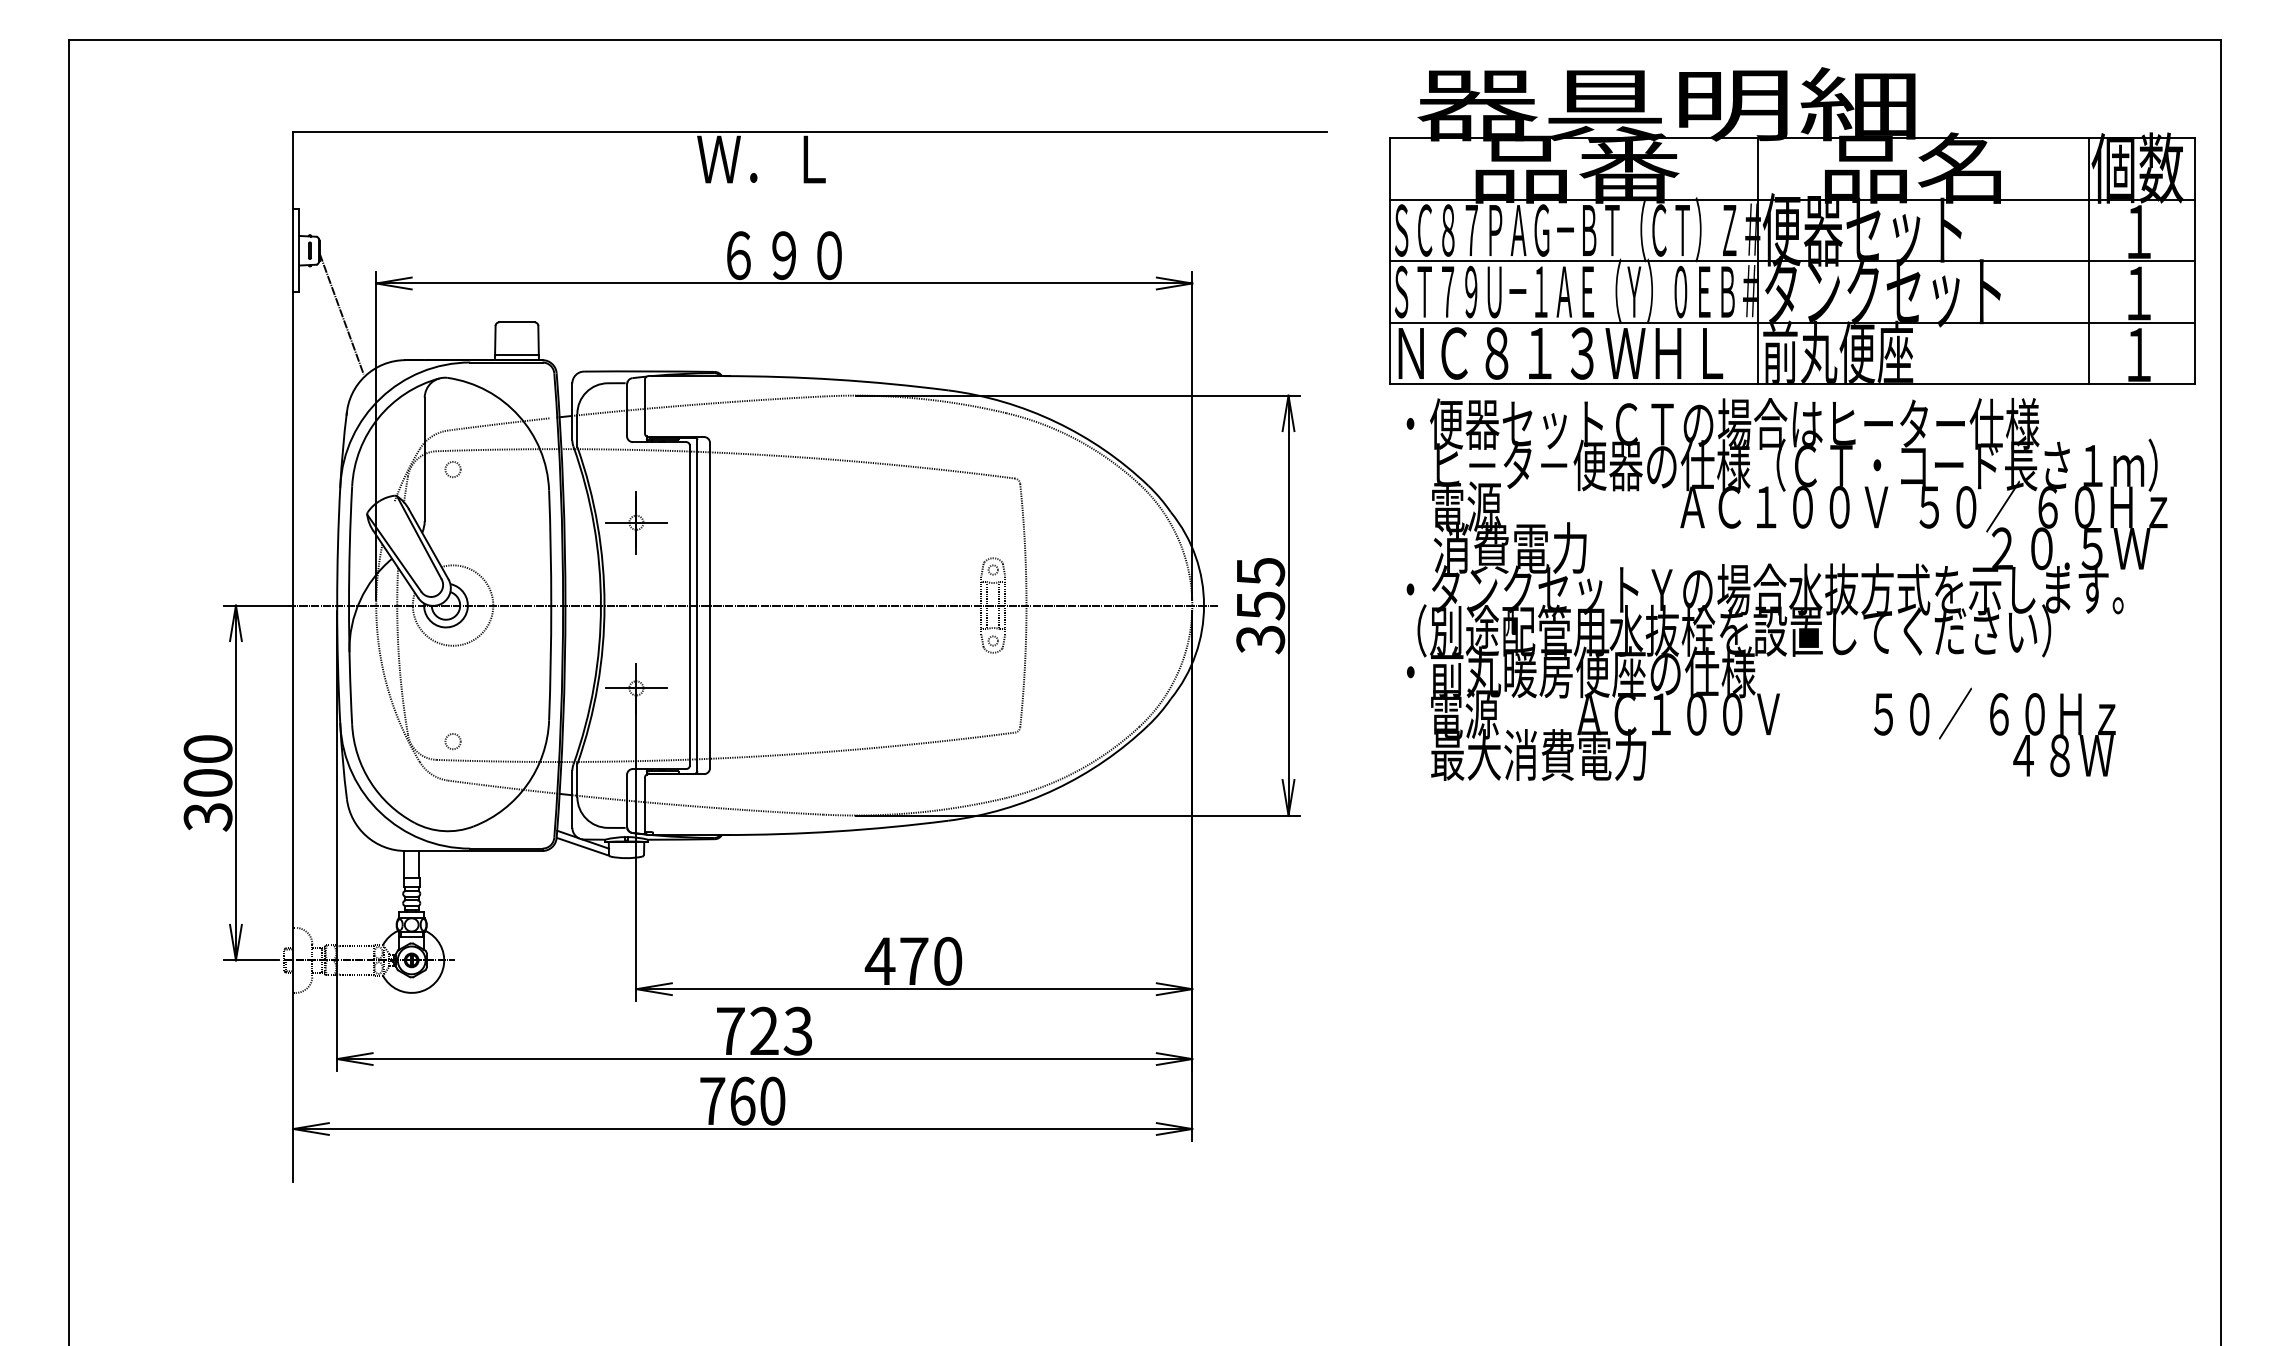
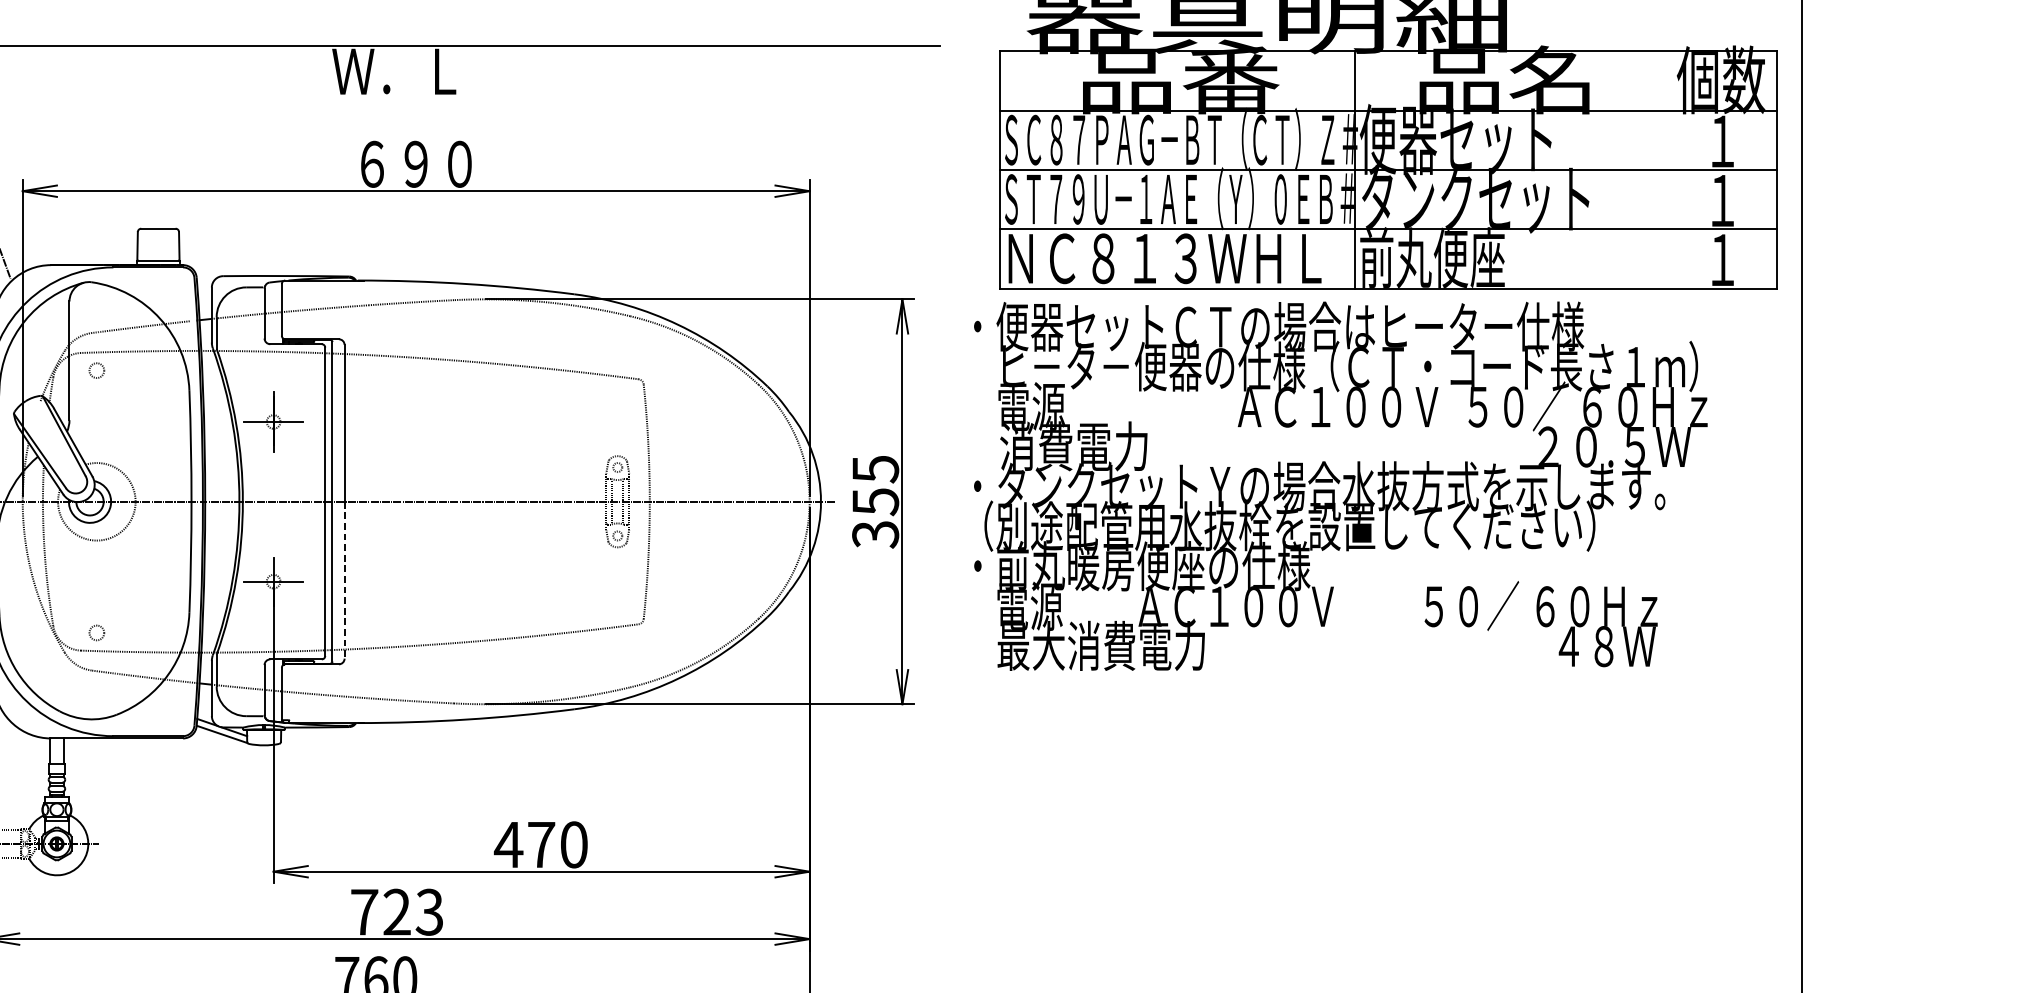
line: (2088, 261) -> (1673, 170), removed
text: (1786, 589) -> (1340, 486), moved
line: (710, 687) -> (345, 580), solid -> dashed

